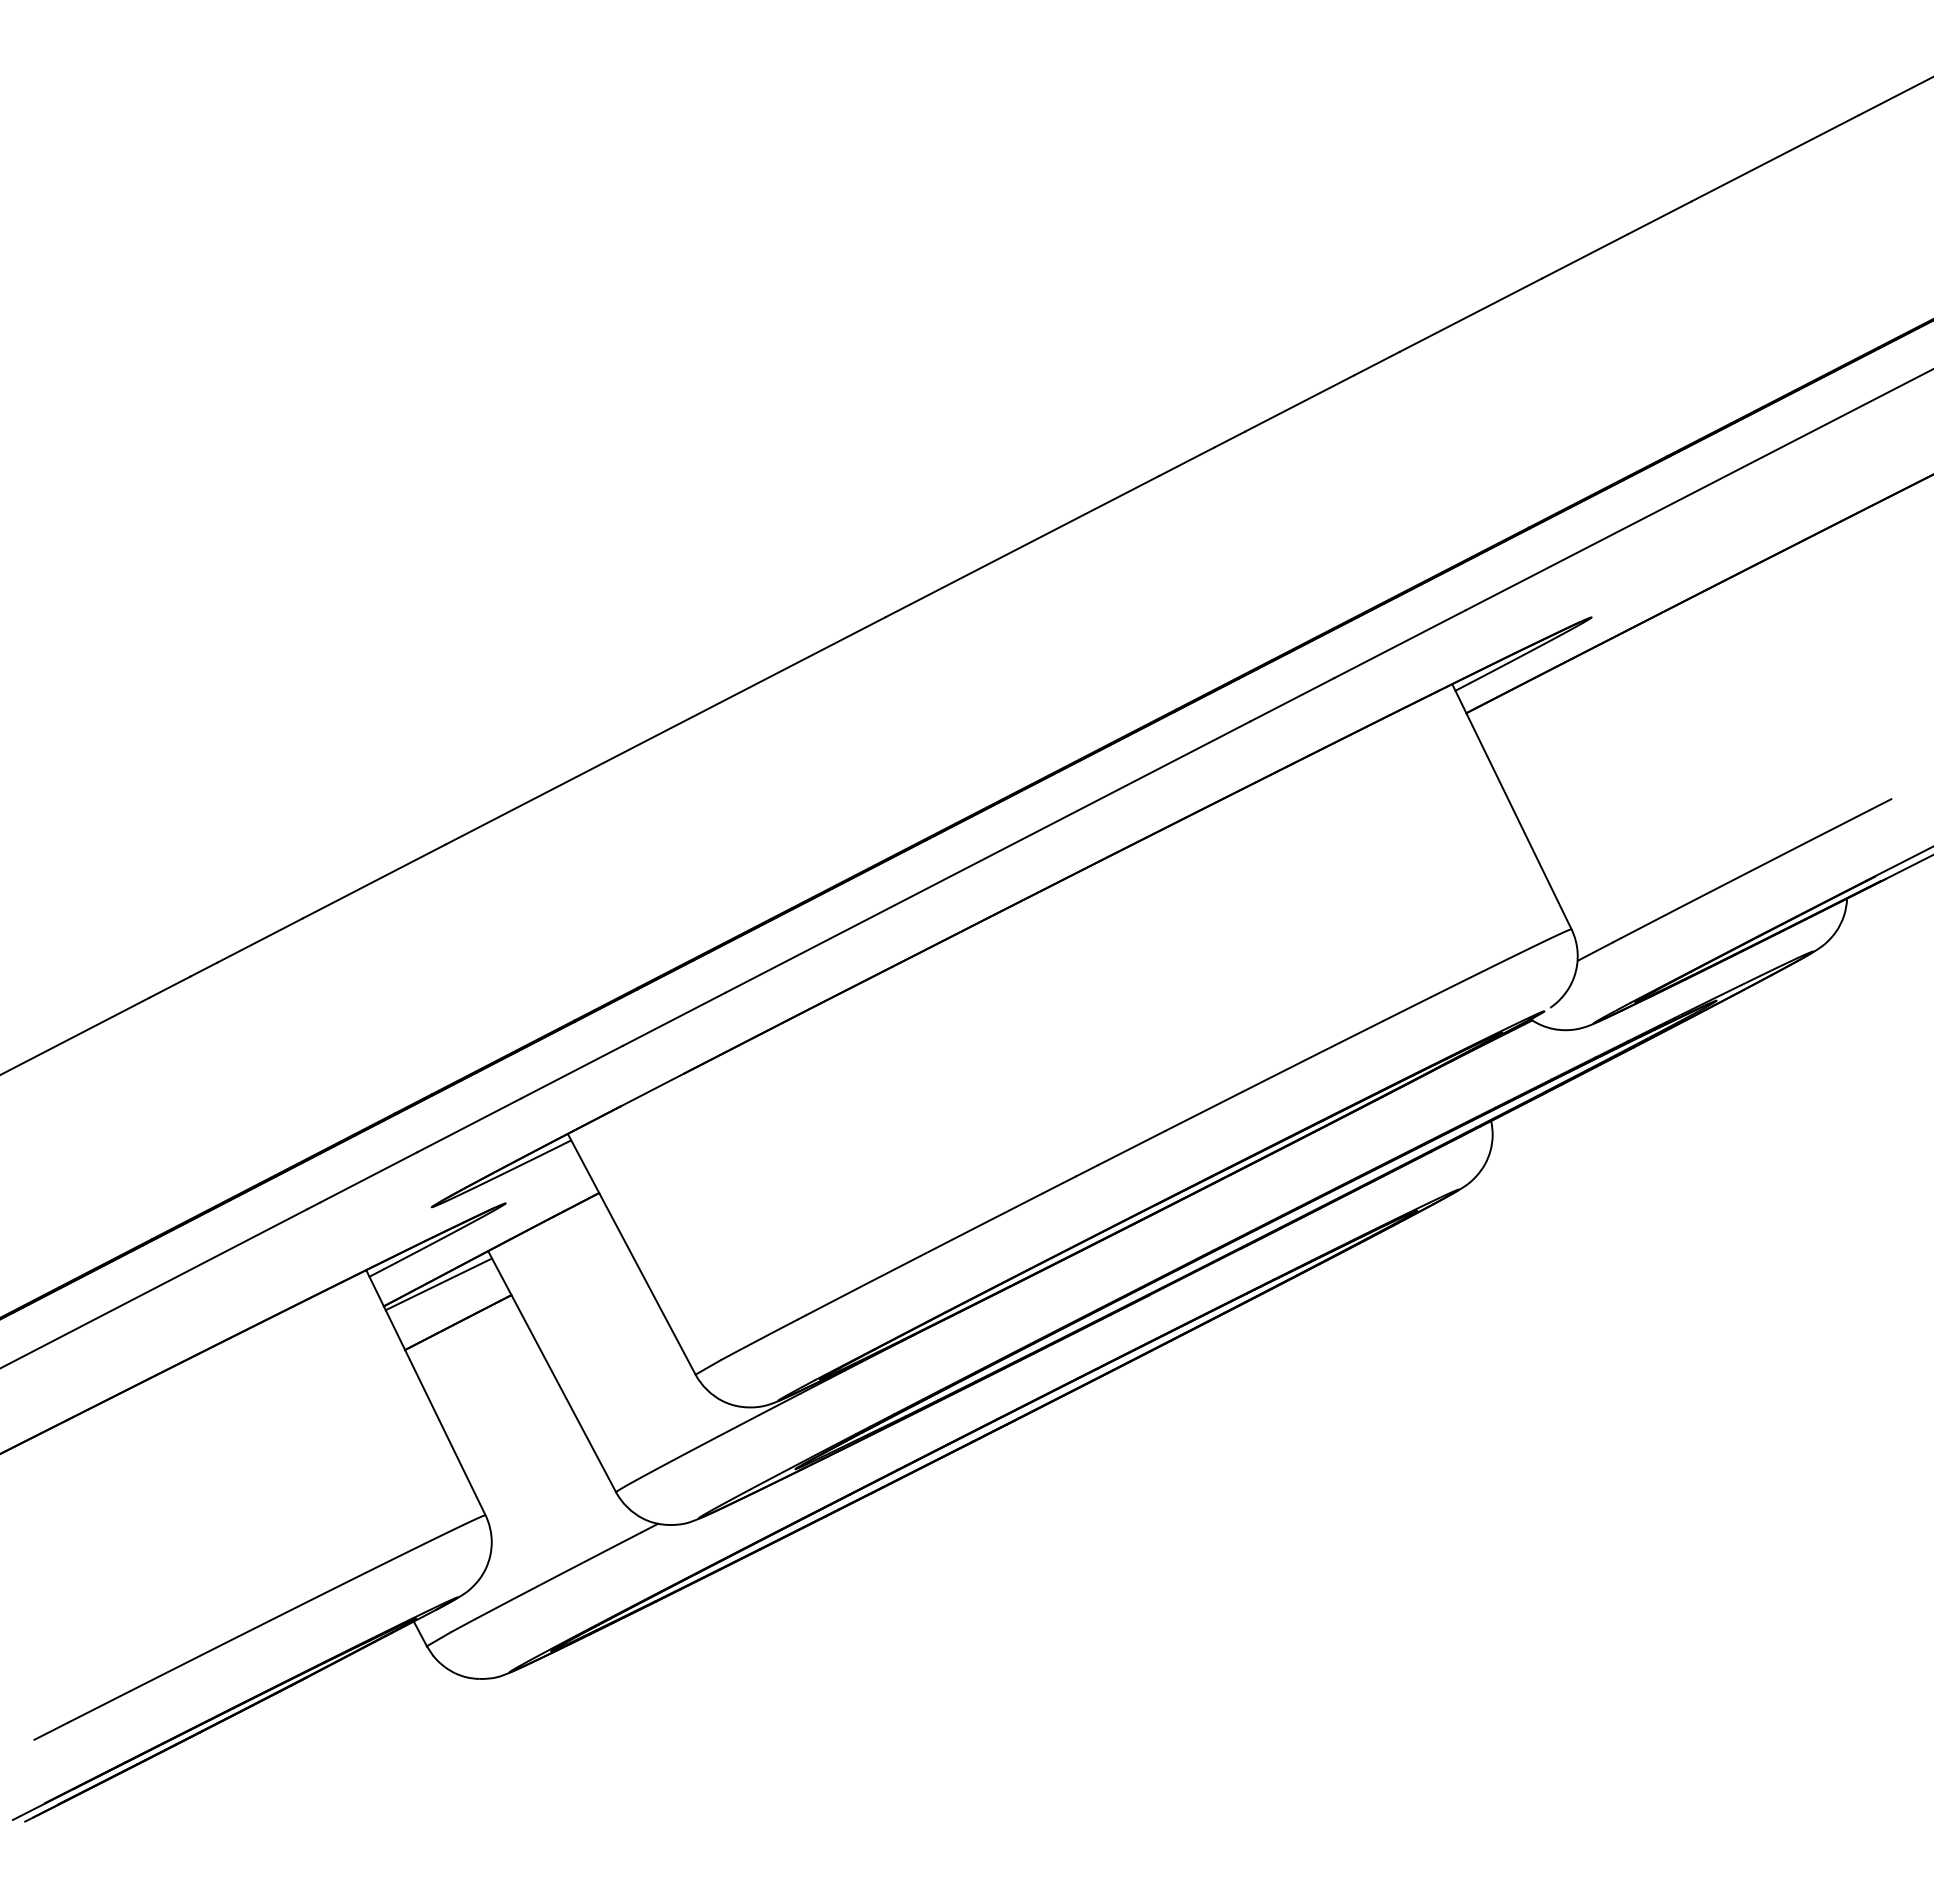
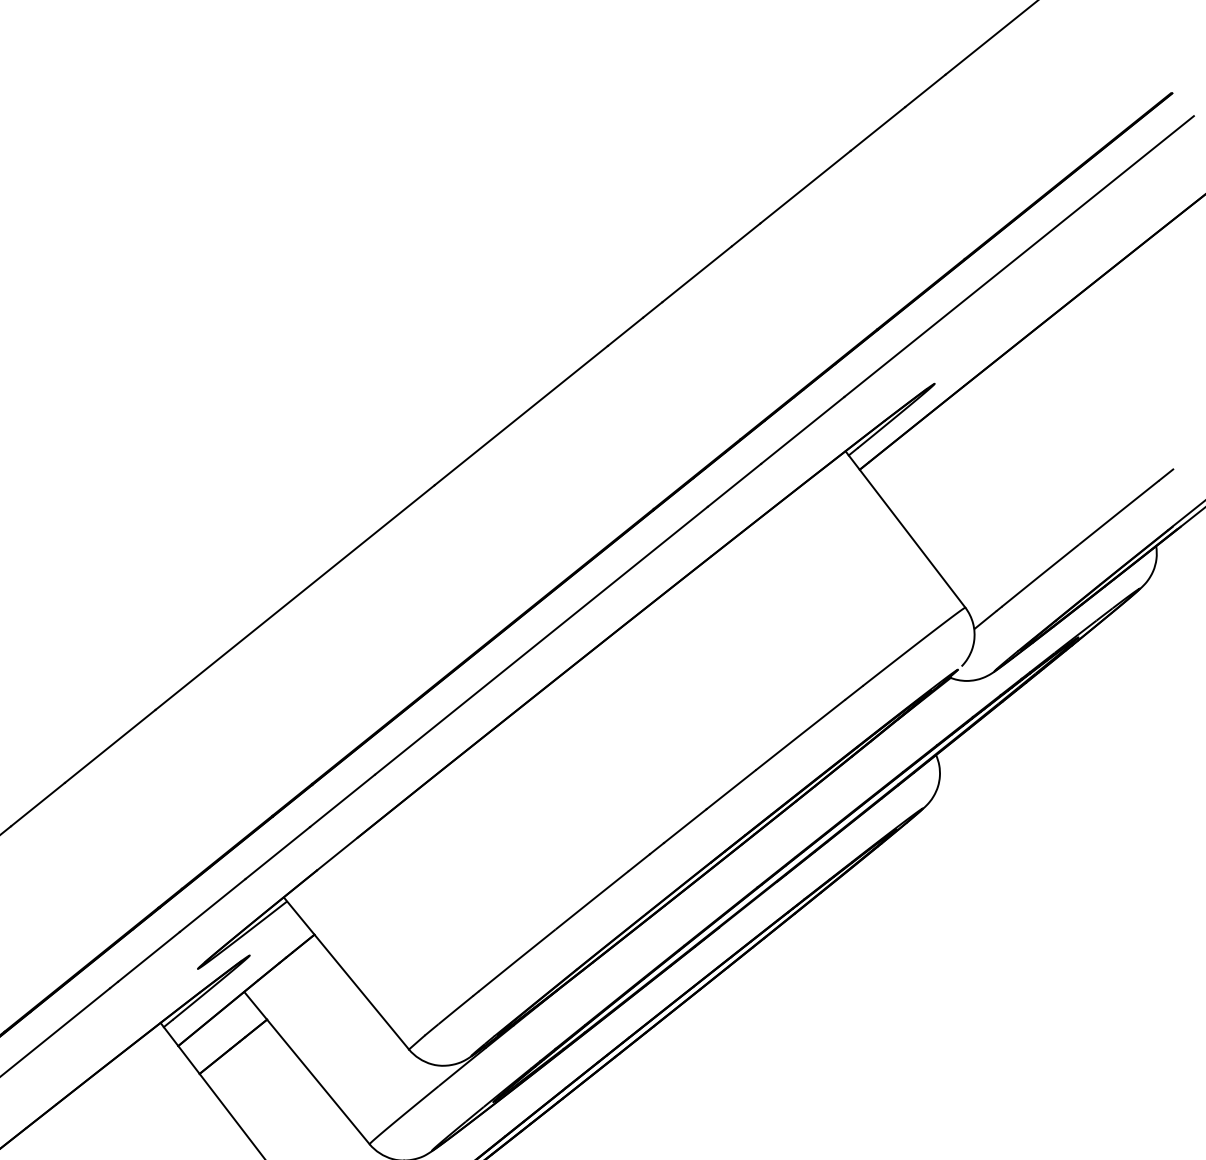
line: (438, 1284) -> (213, 1022), removed

